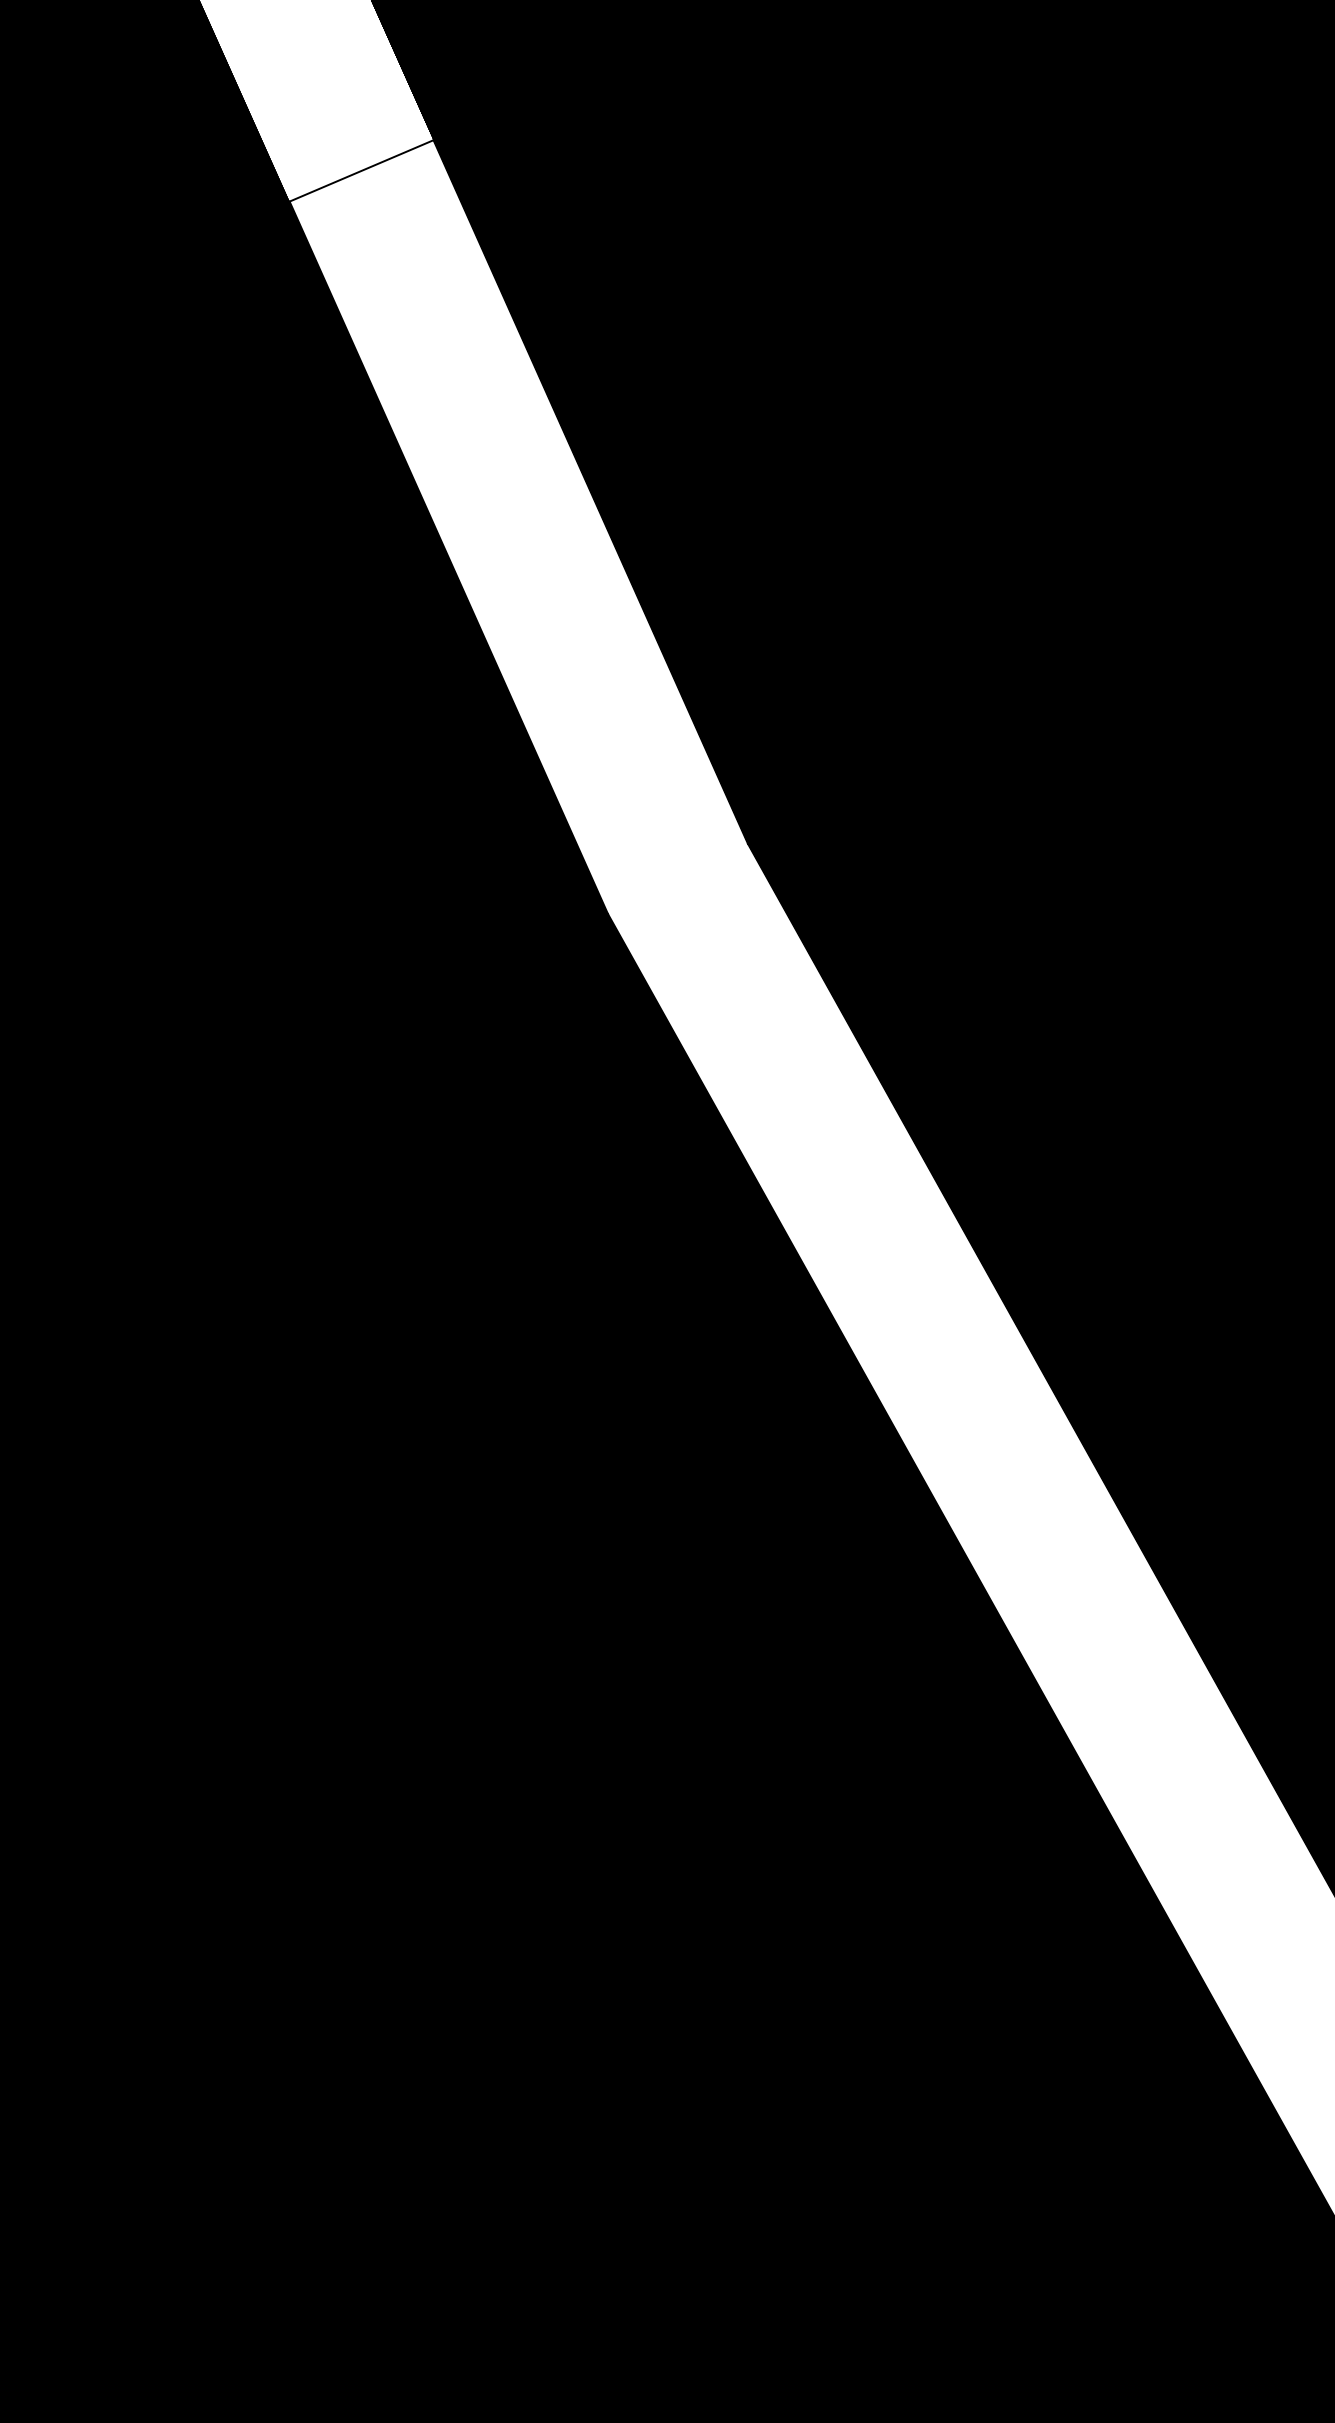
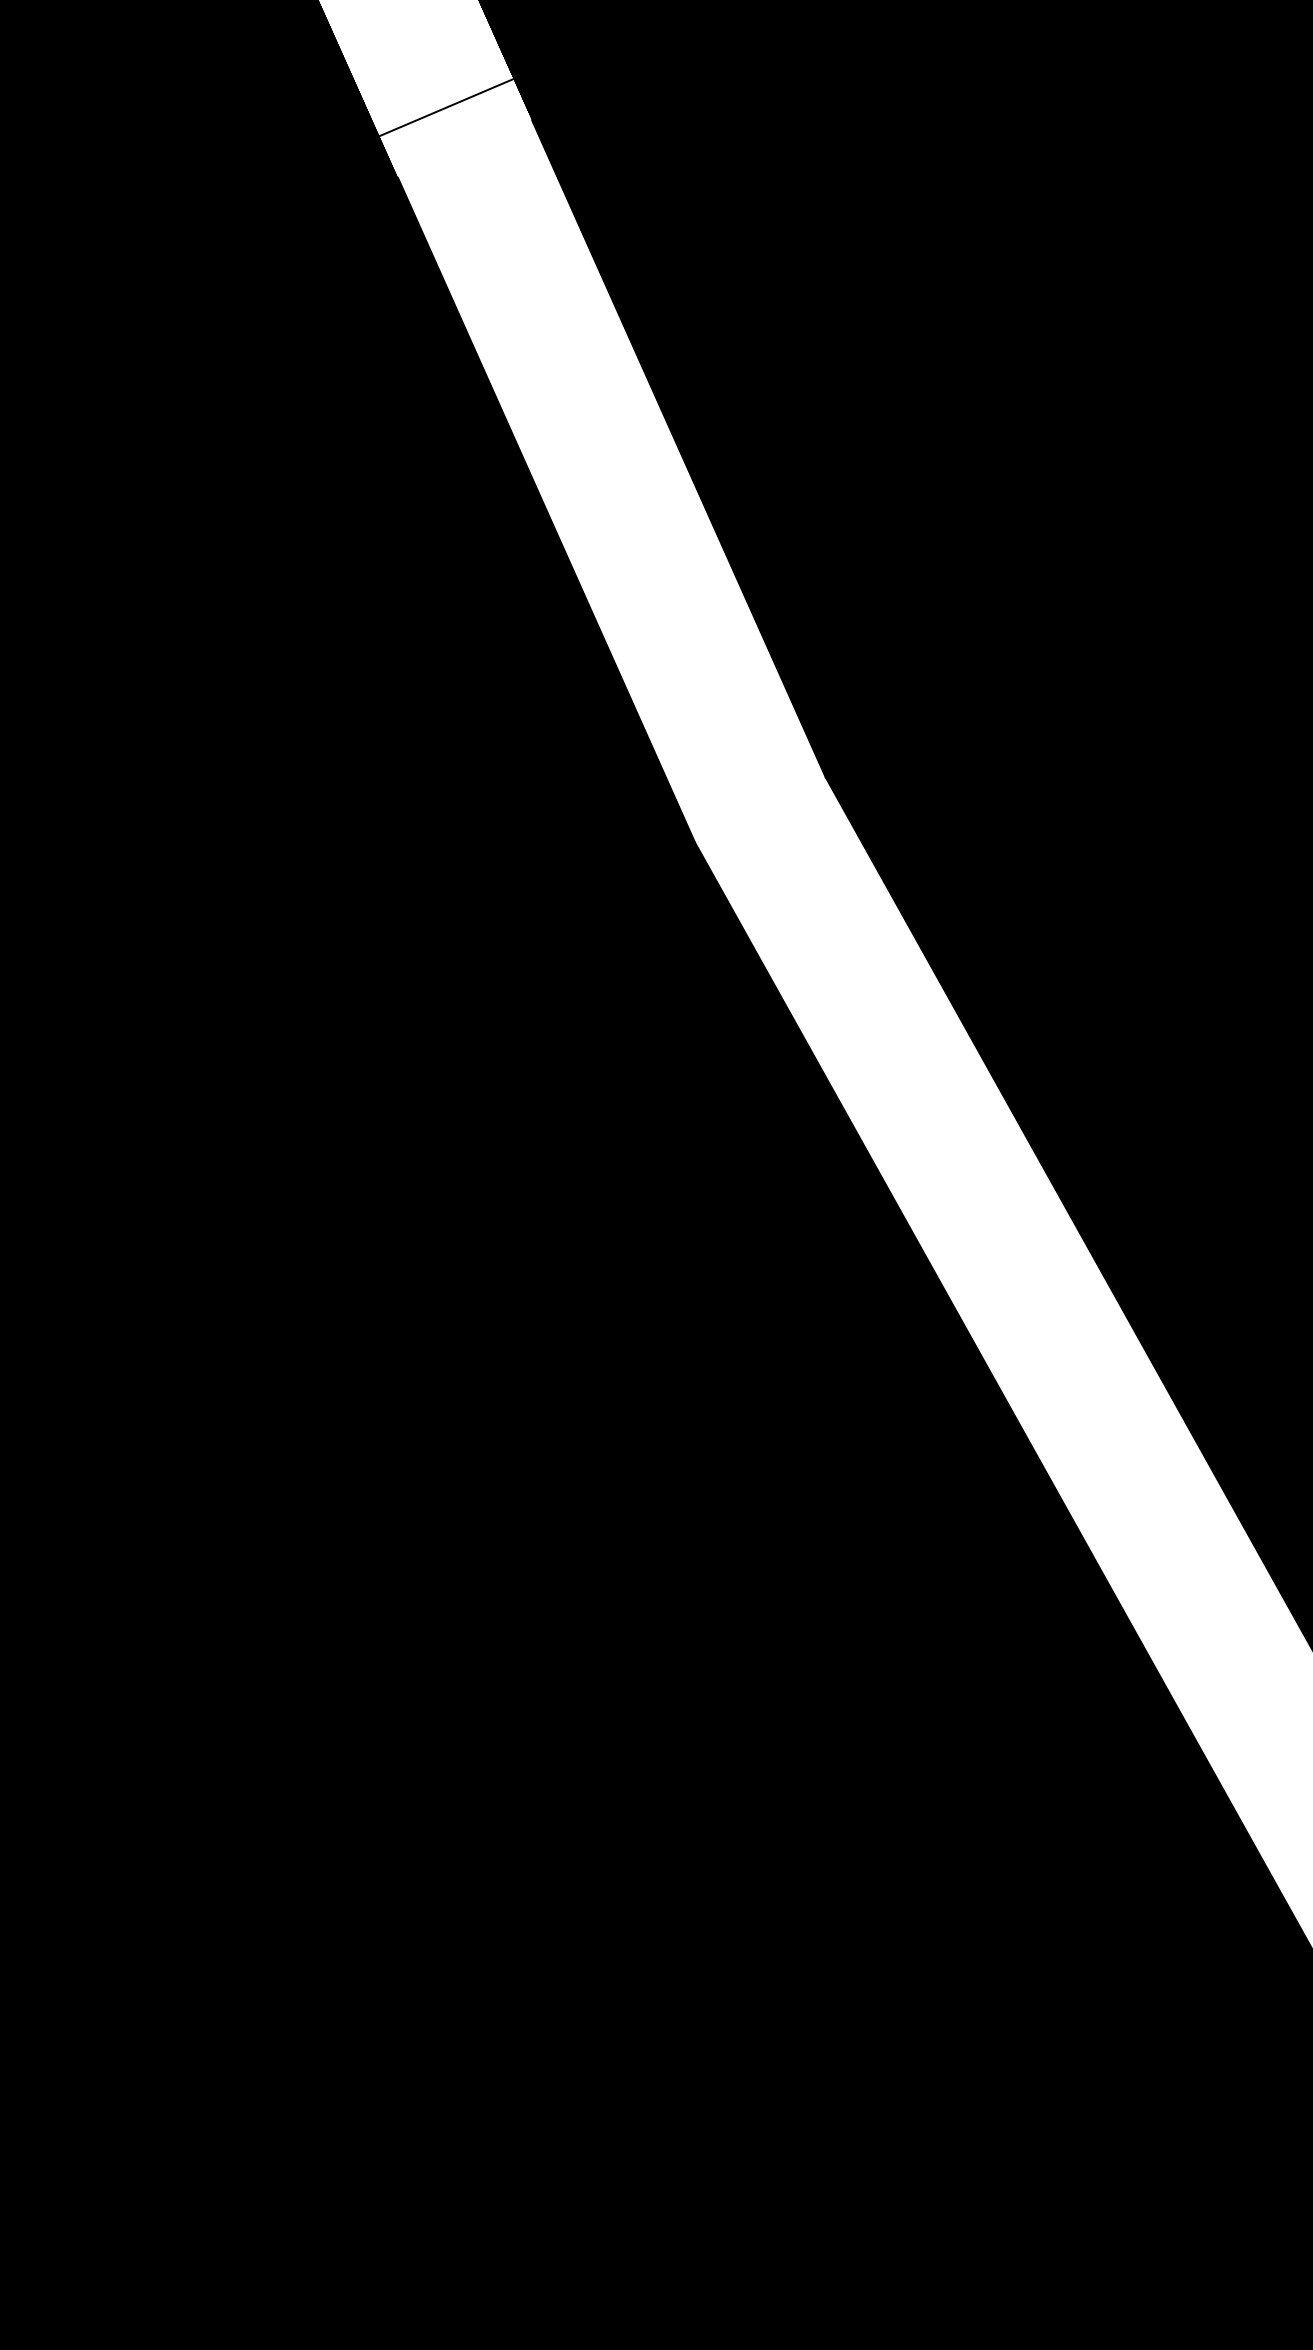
line: (361, 170) -> (447, 106), moved

